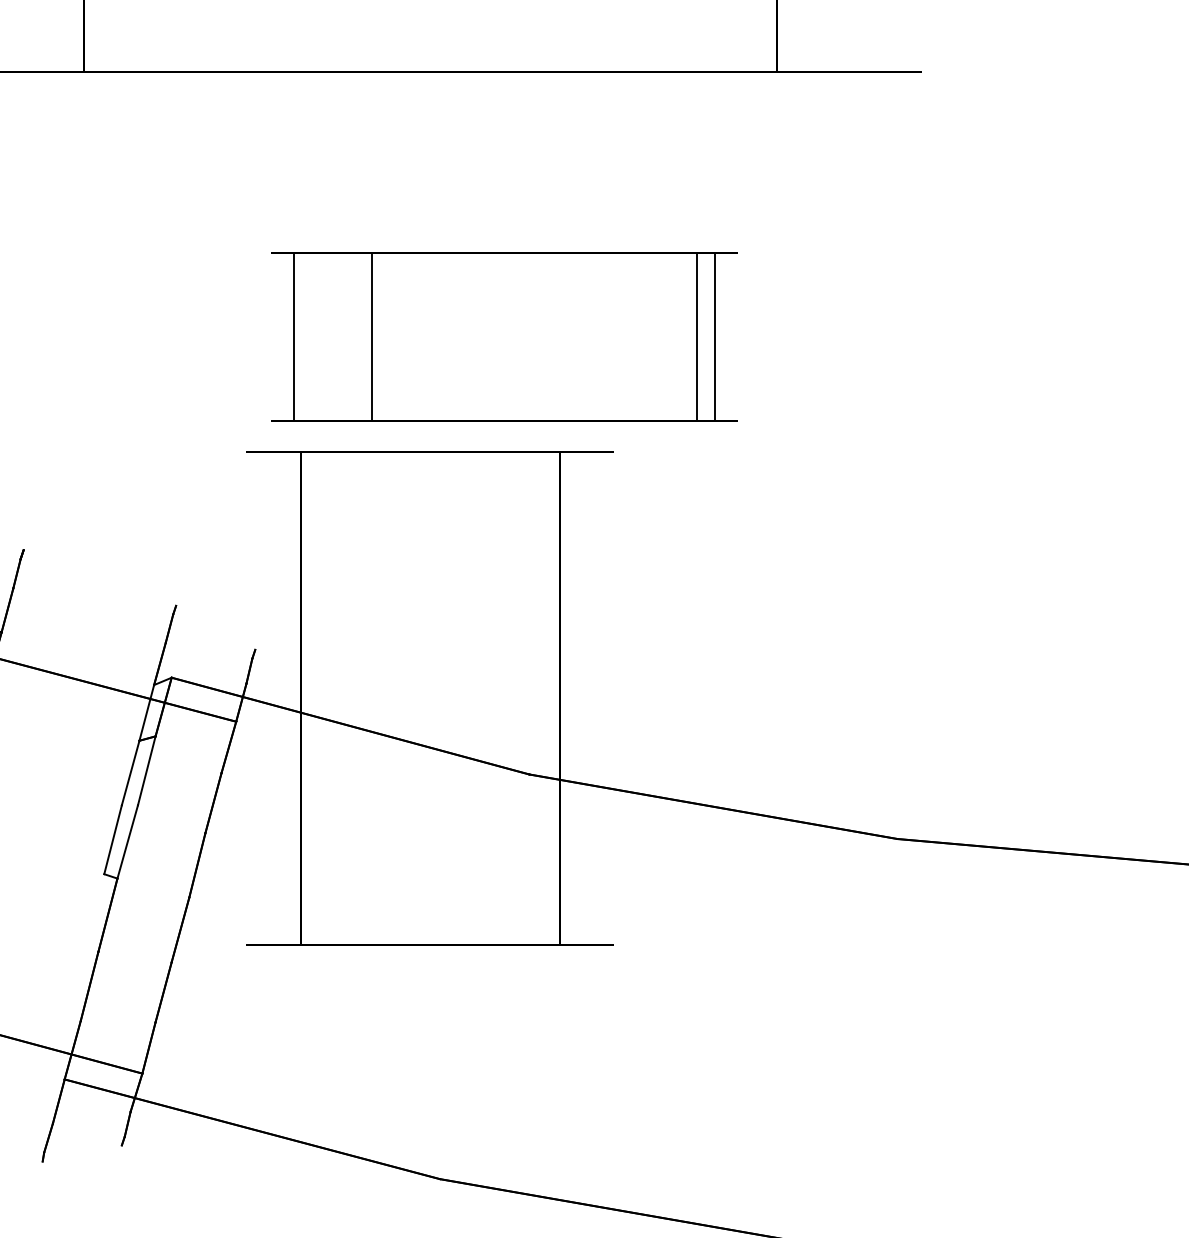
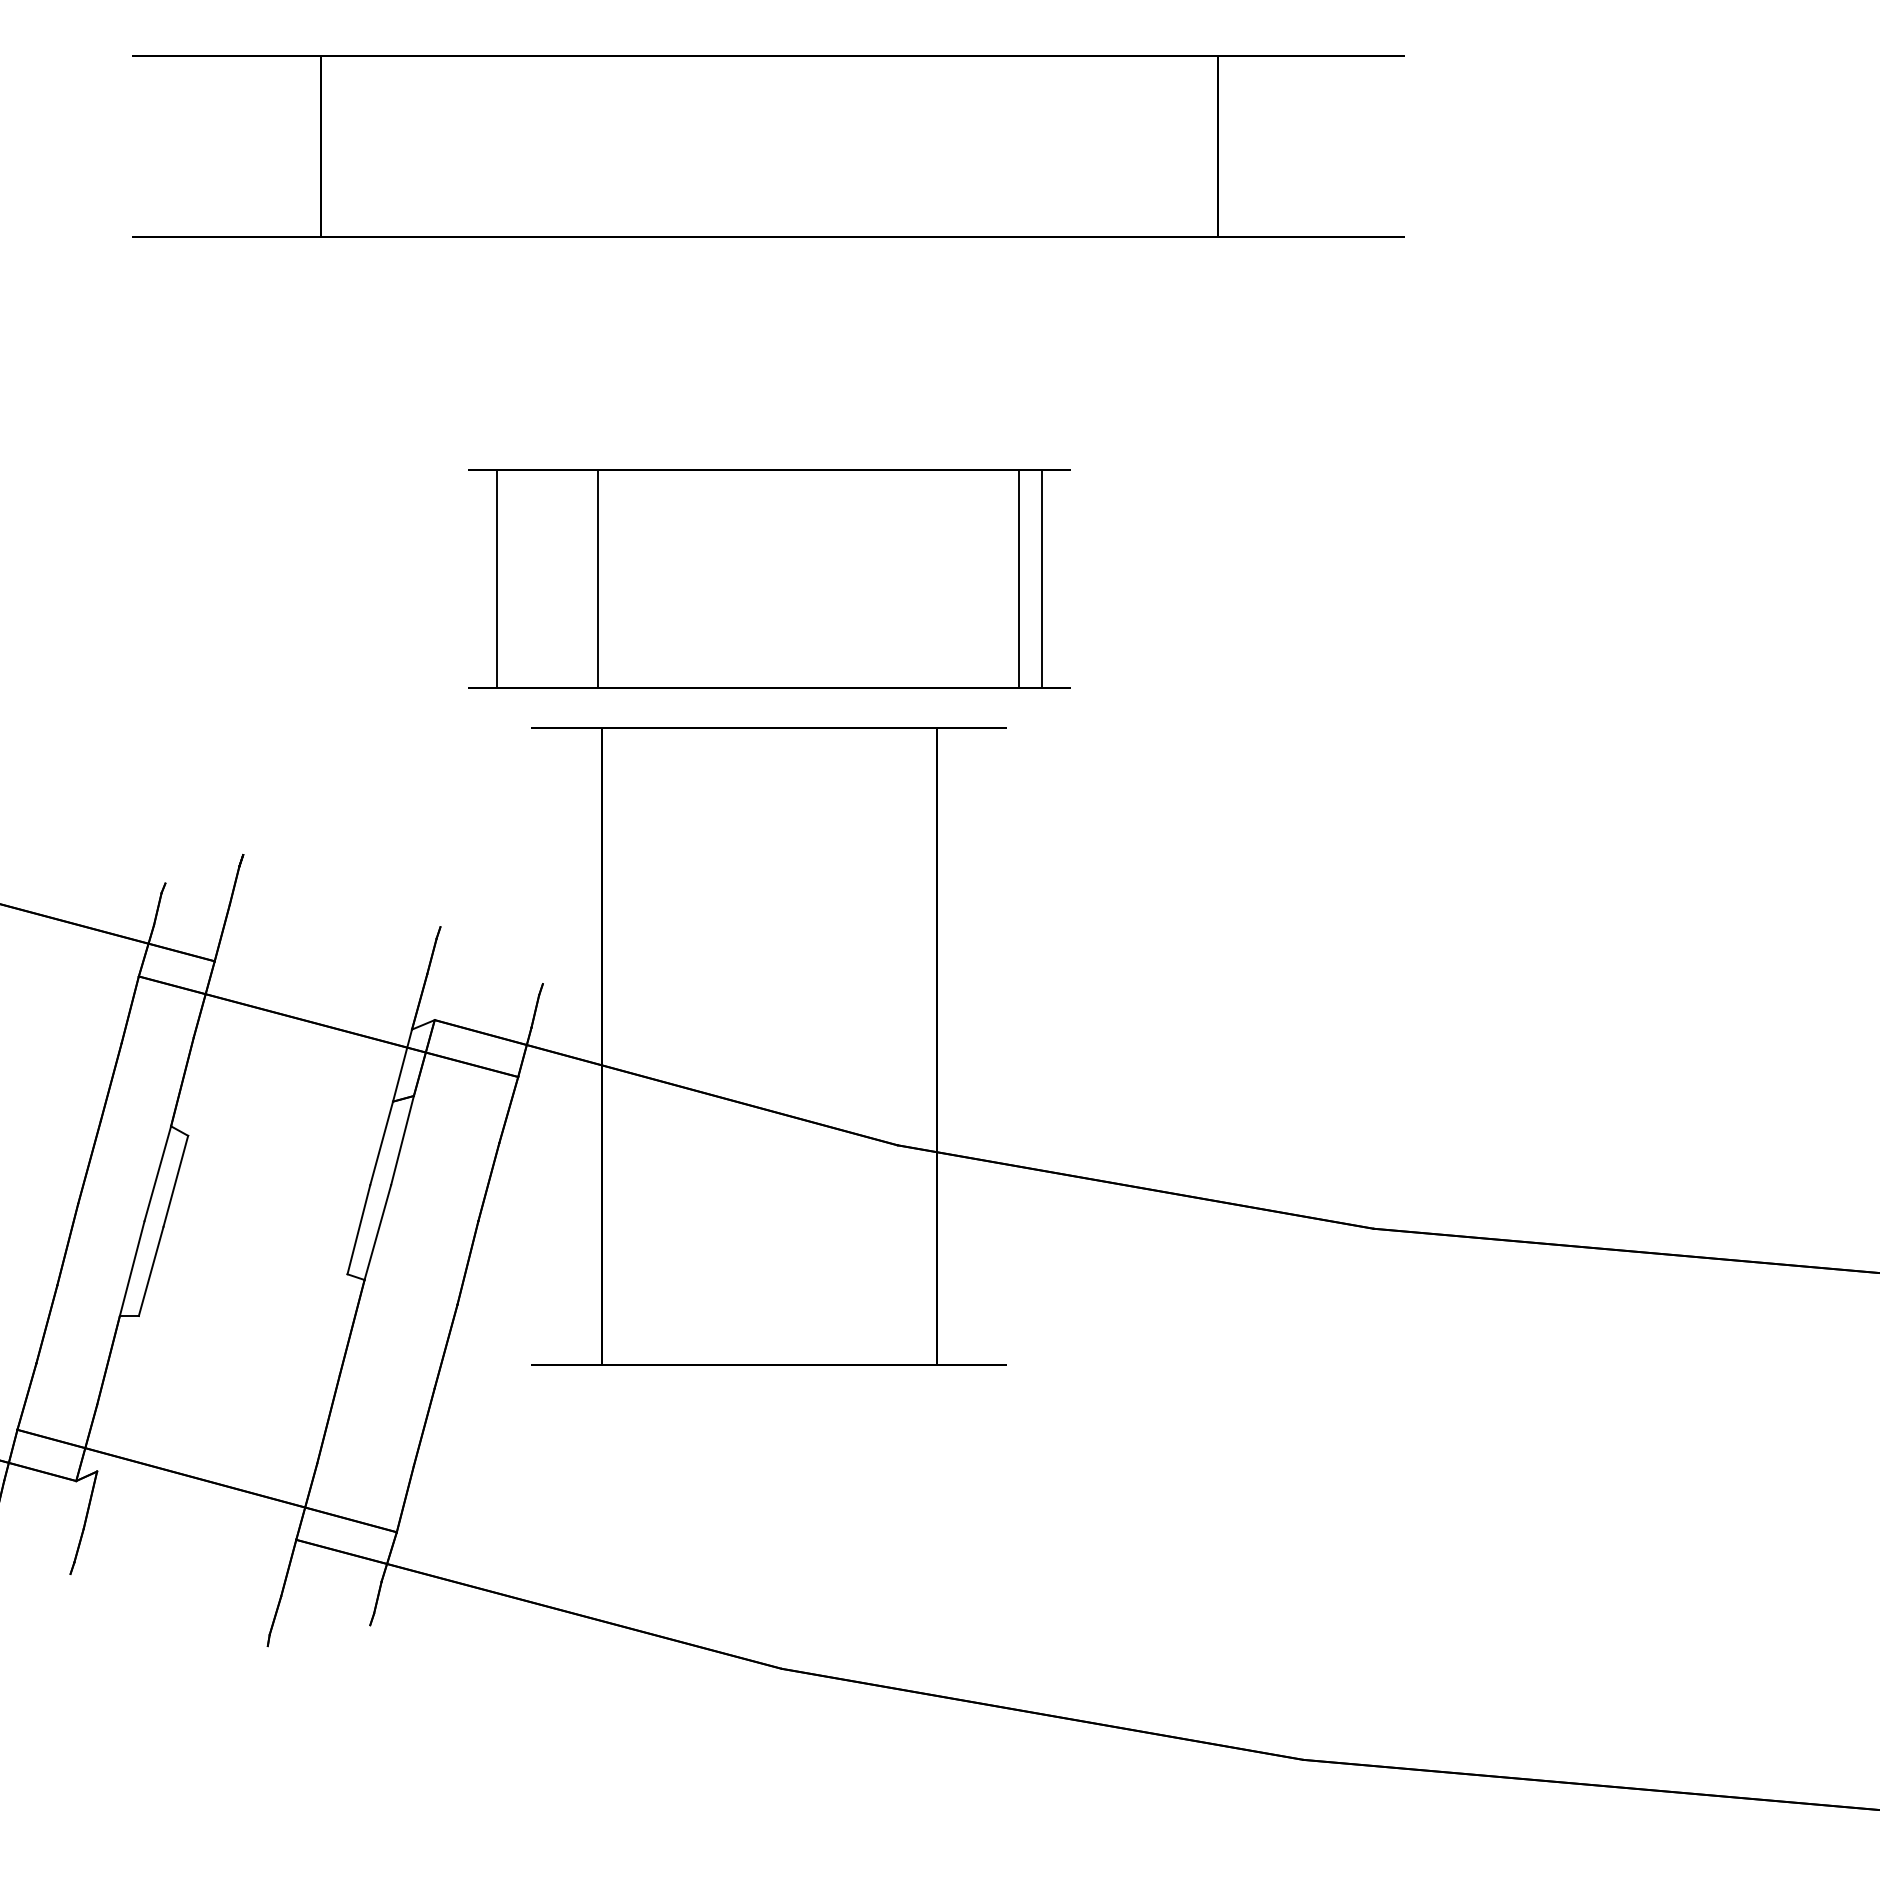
part: (504, 336) -> (769, 578), moved

